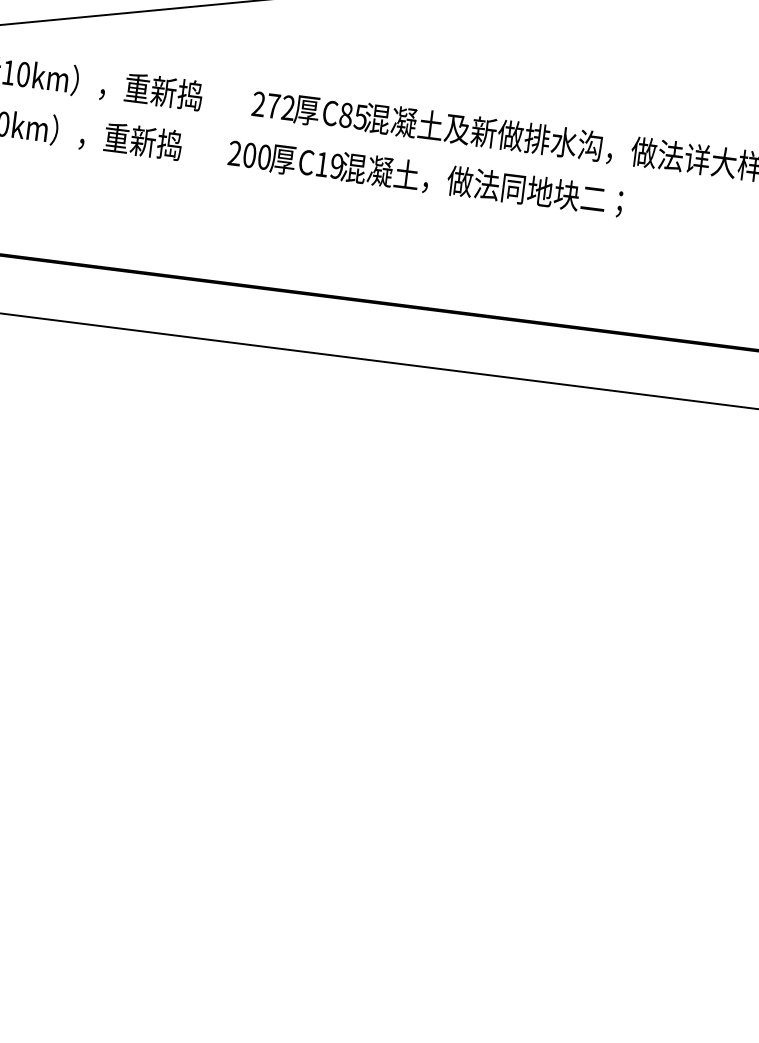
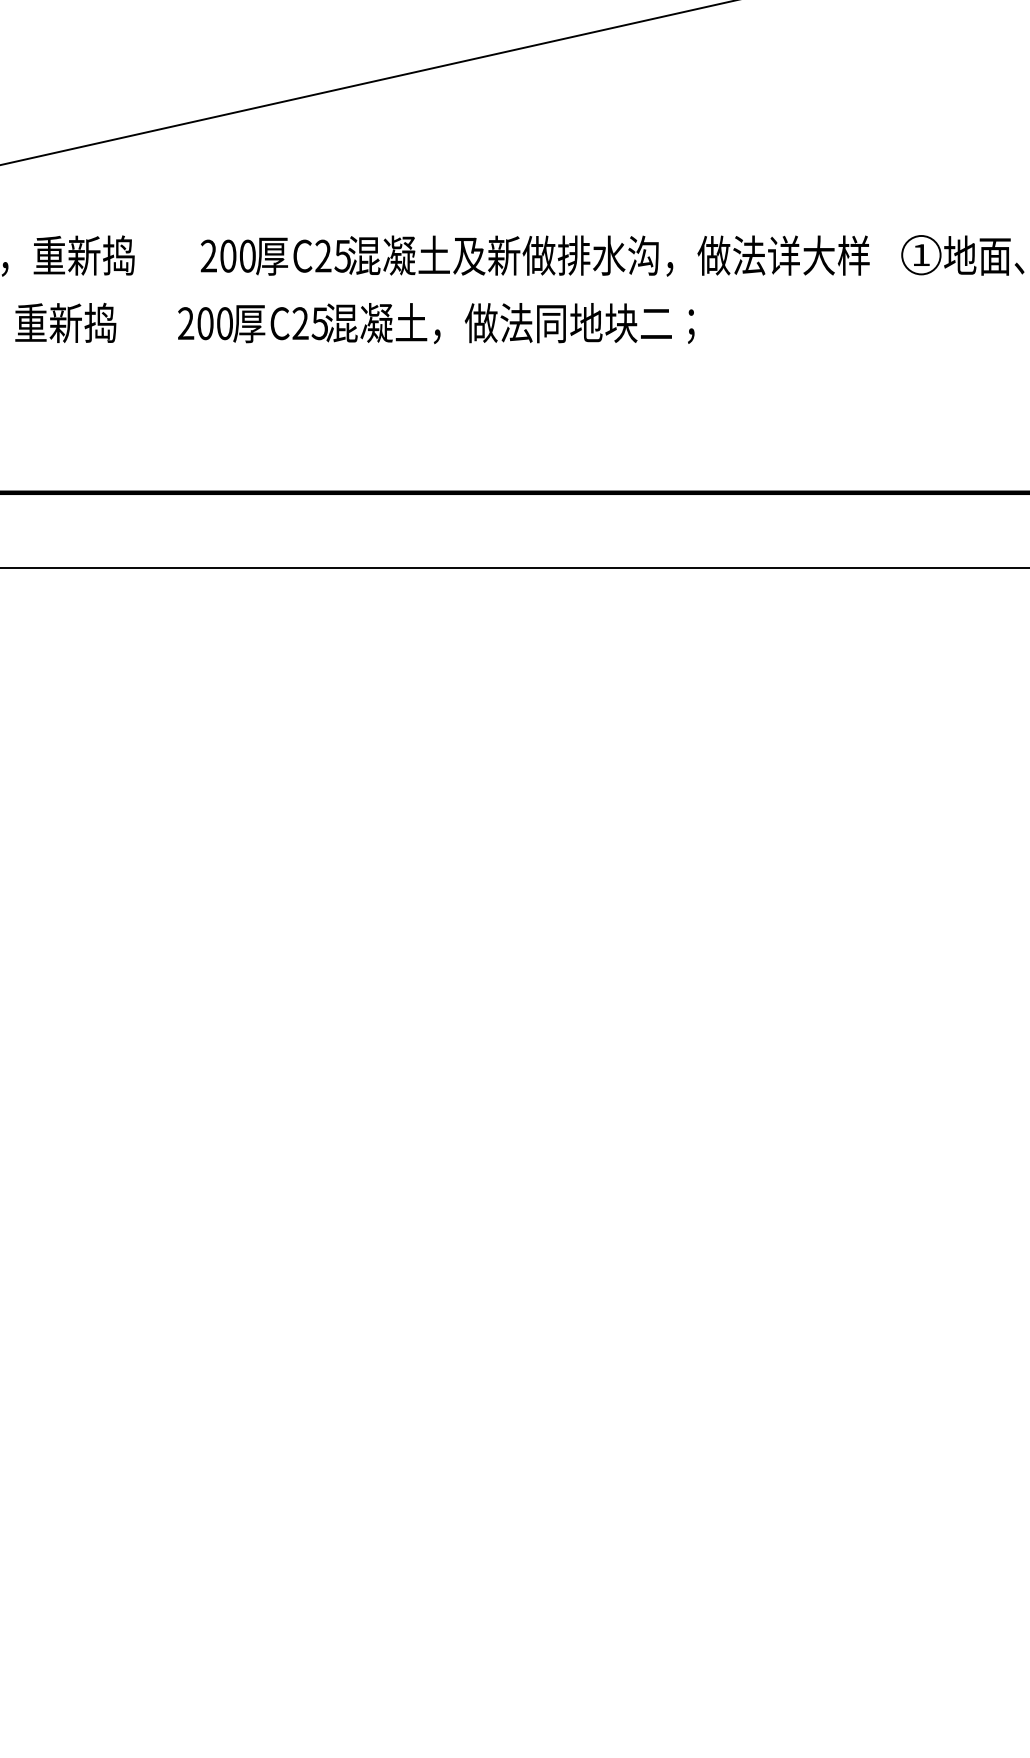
text: (280, 106) -> (237, 255), 272 -> 200
text: (346, 114) -> (323, 255), C85 -> C25
text: (329, 165) -> (309, 323), C19 -> C25

